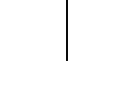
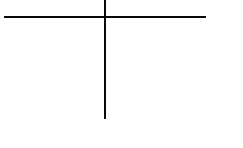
line: (67, 7) -> (105, 18), added

